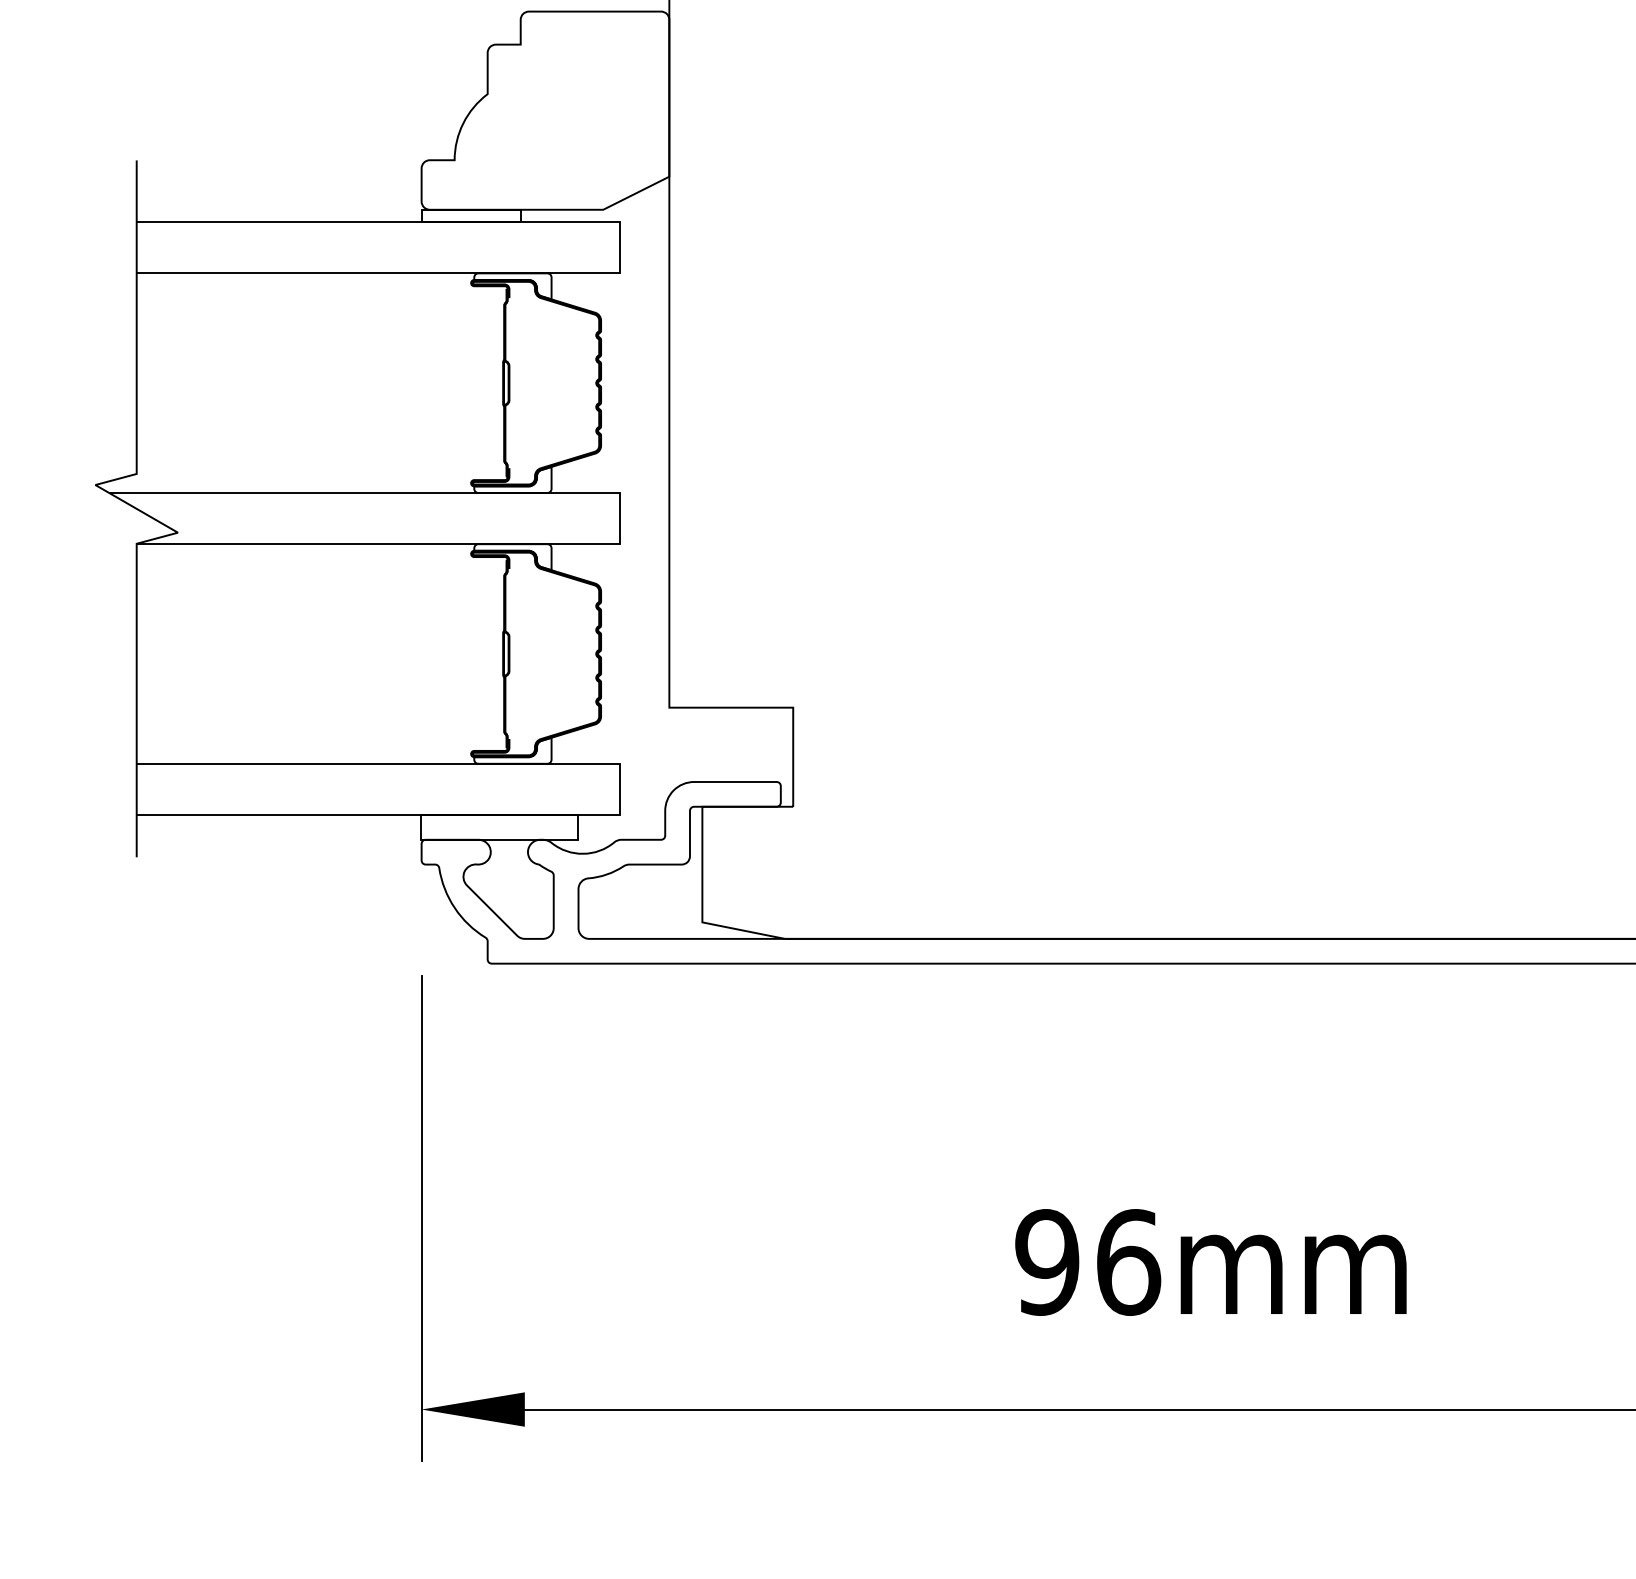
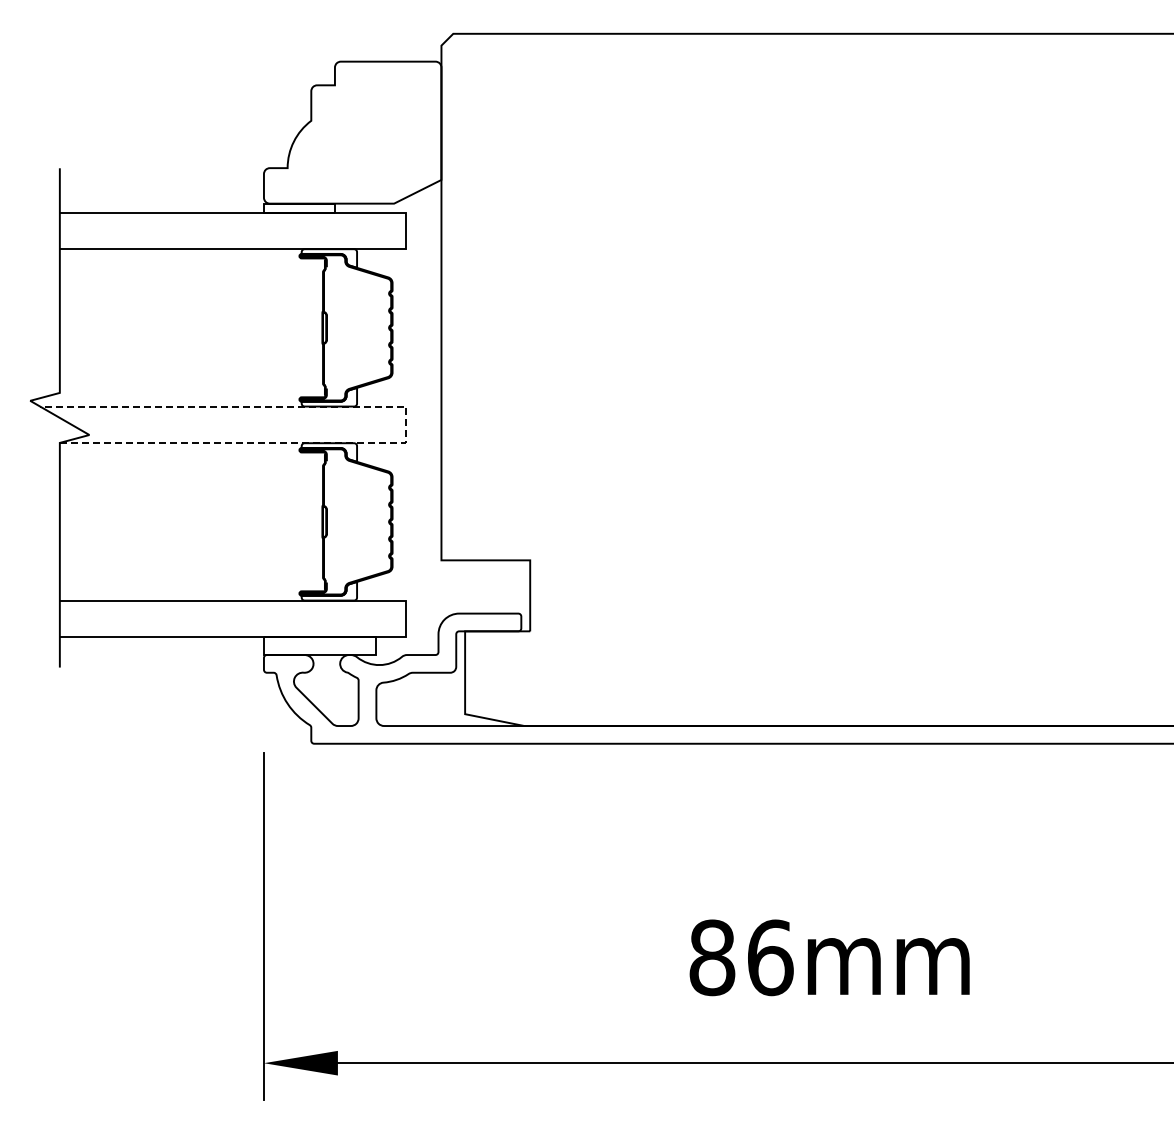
line: (619, 505) -> (405, 415), solid -> dashed
text: (1047, 1262) -> (712, 957), 96mm -> 86mm

